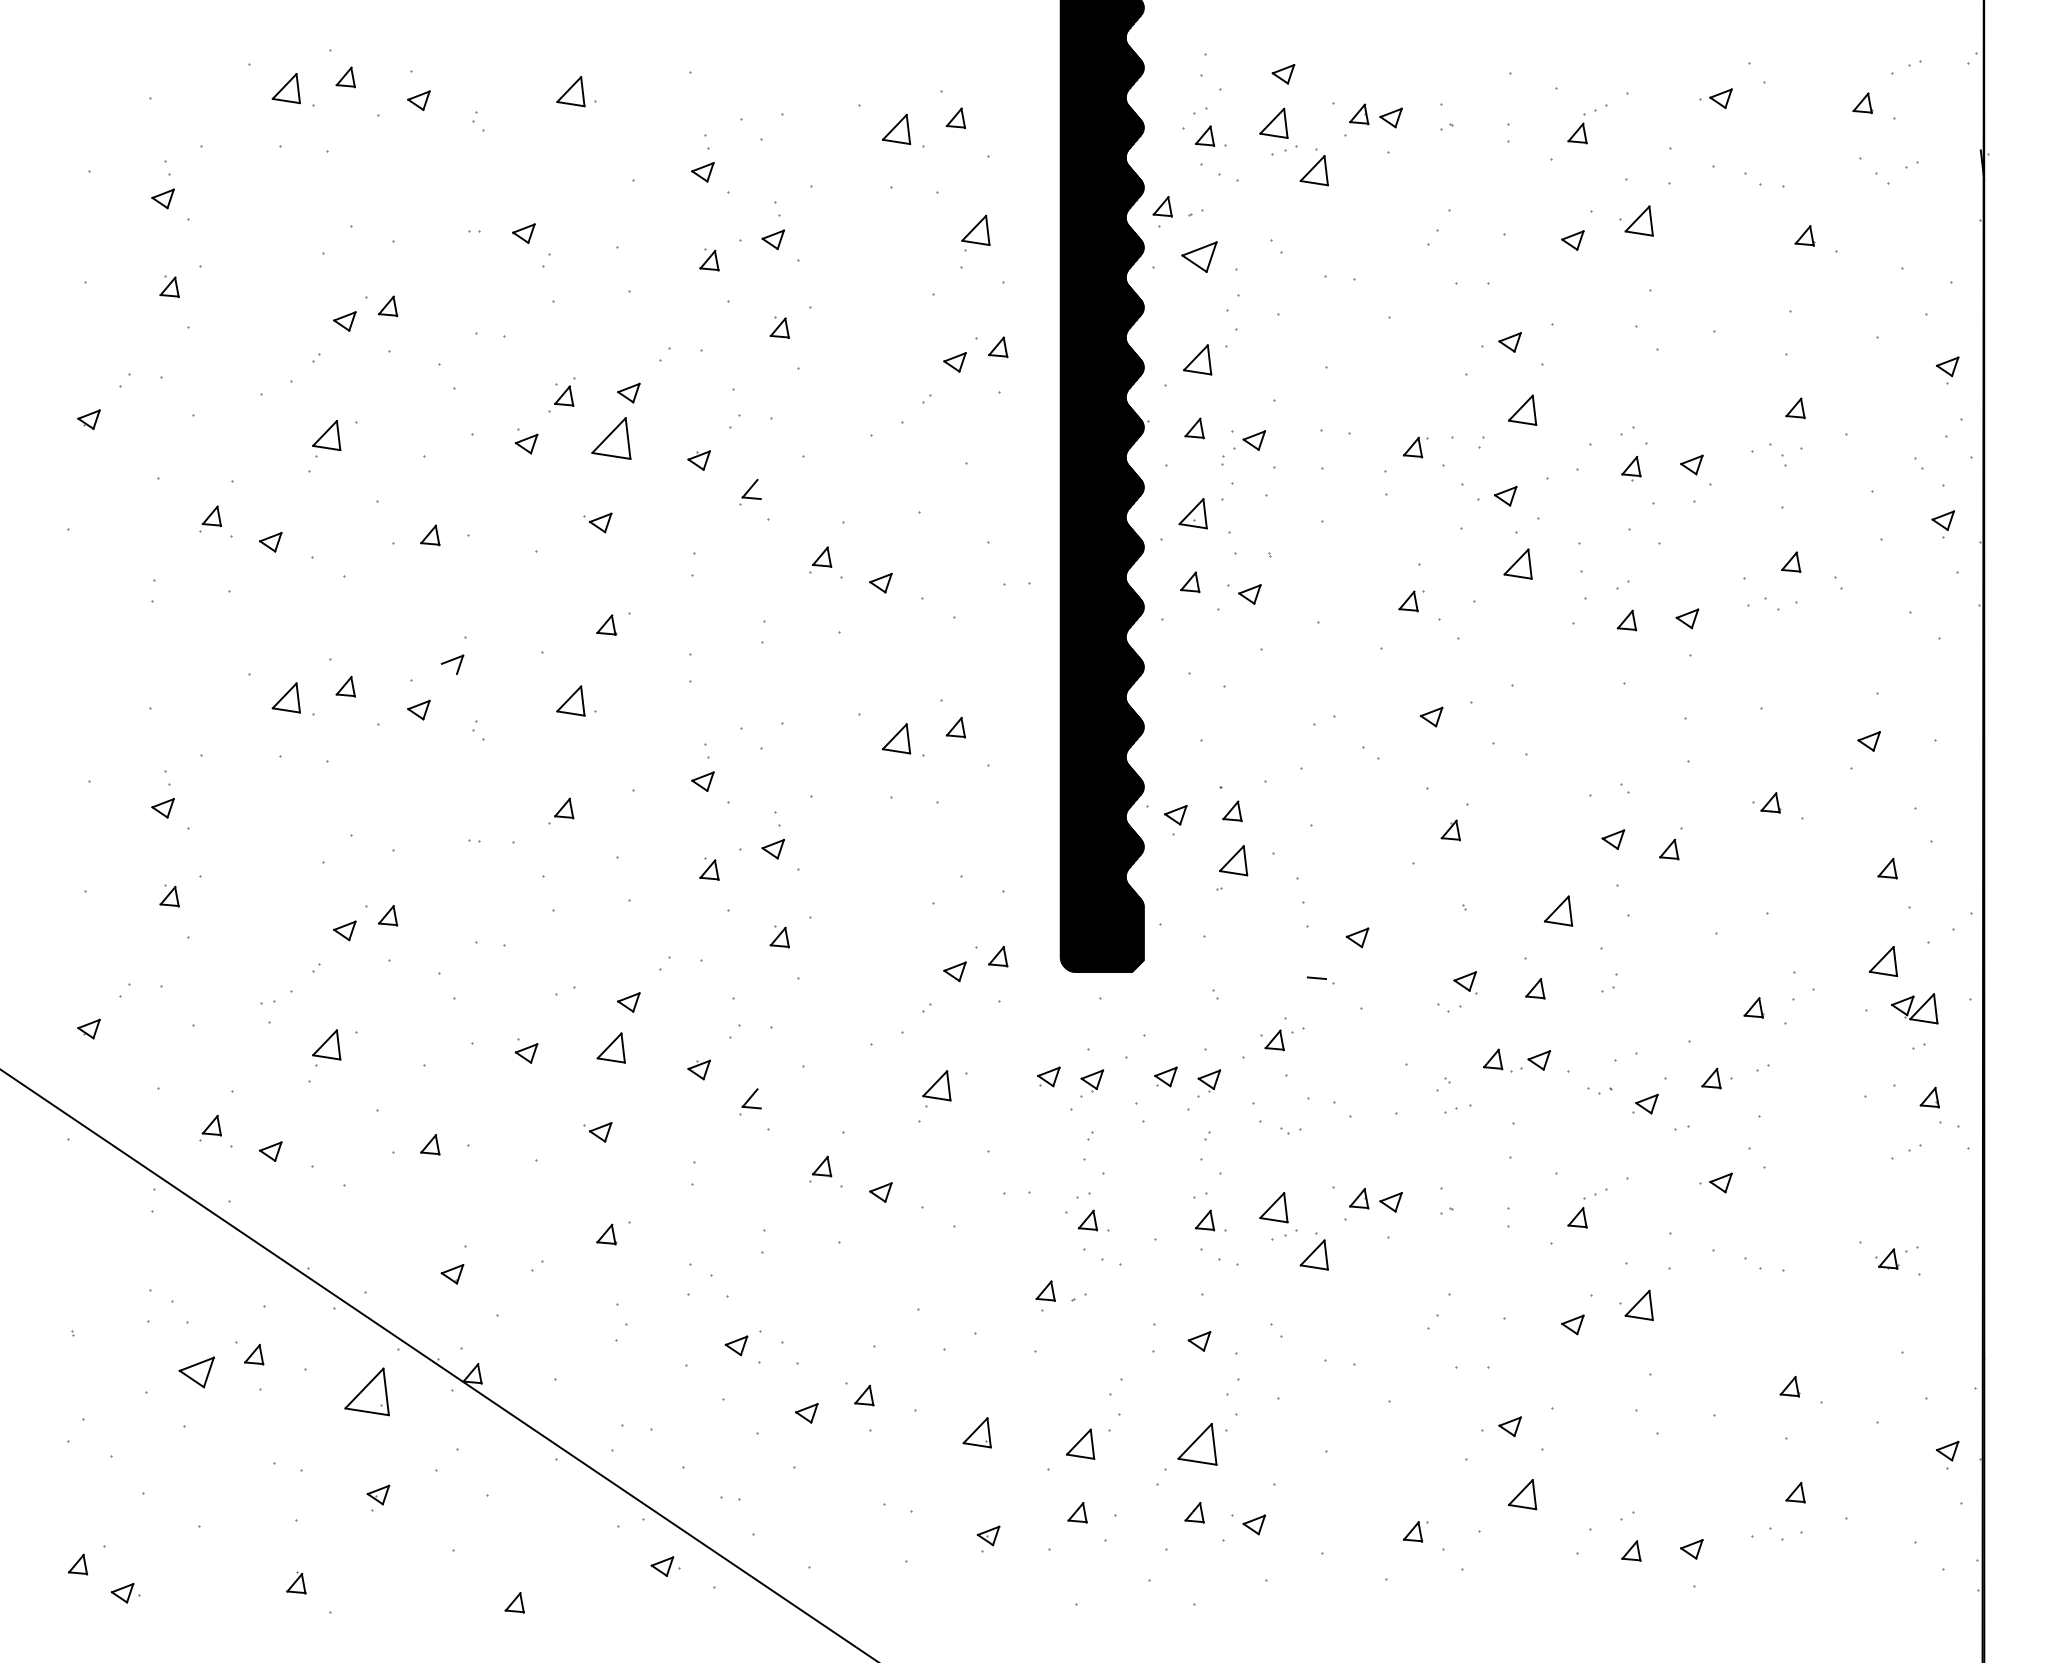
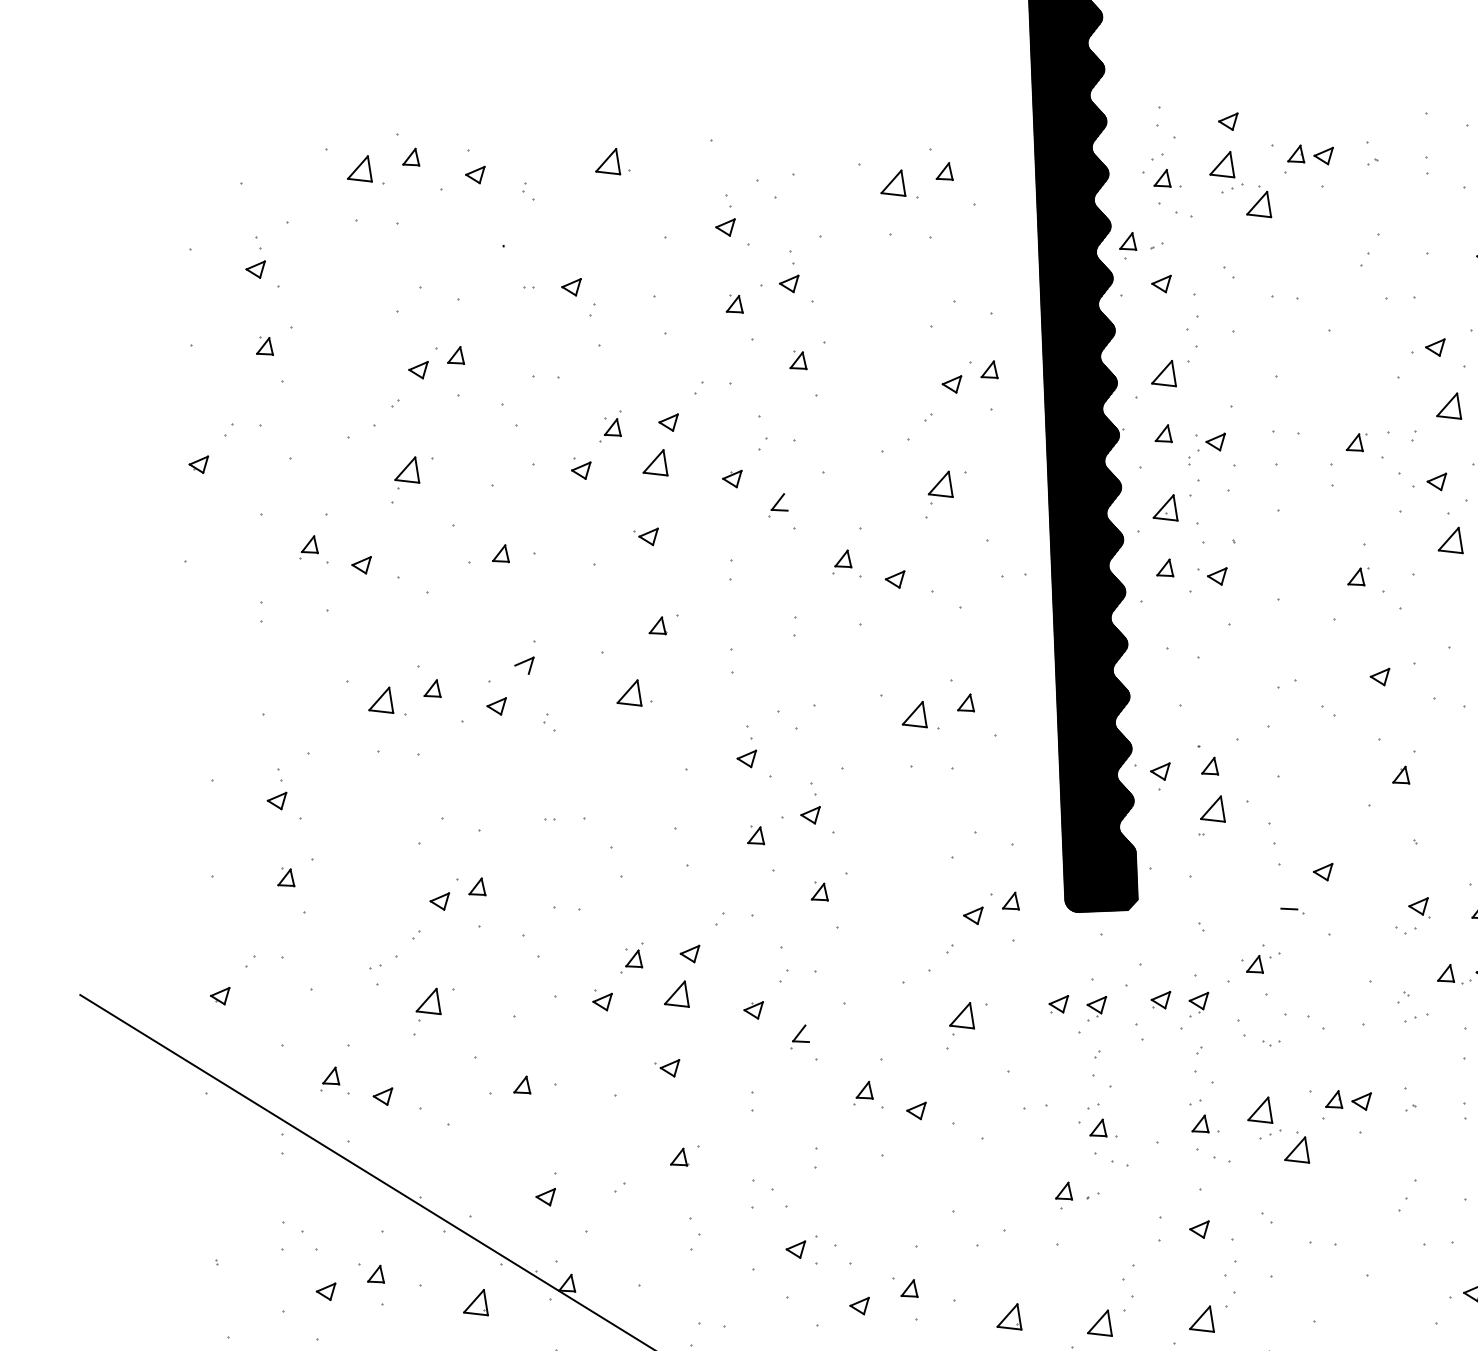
part: (975, 232) -> (940, 486), moved
part: (1199, 256) -> (1161, 283), size x0.62
part: (610, 438) -> (654, 463), size x0.71
part: (561, 810) -> (631, 961), moved
part: (196, 1372) -> (326, 1292), size x0.62
part: (366, 1391) -> (475, 1302), size x0.62
part: (1197, 1443) -> (1201, 1318), size x0.71

